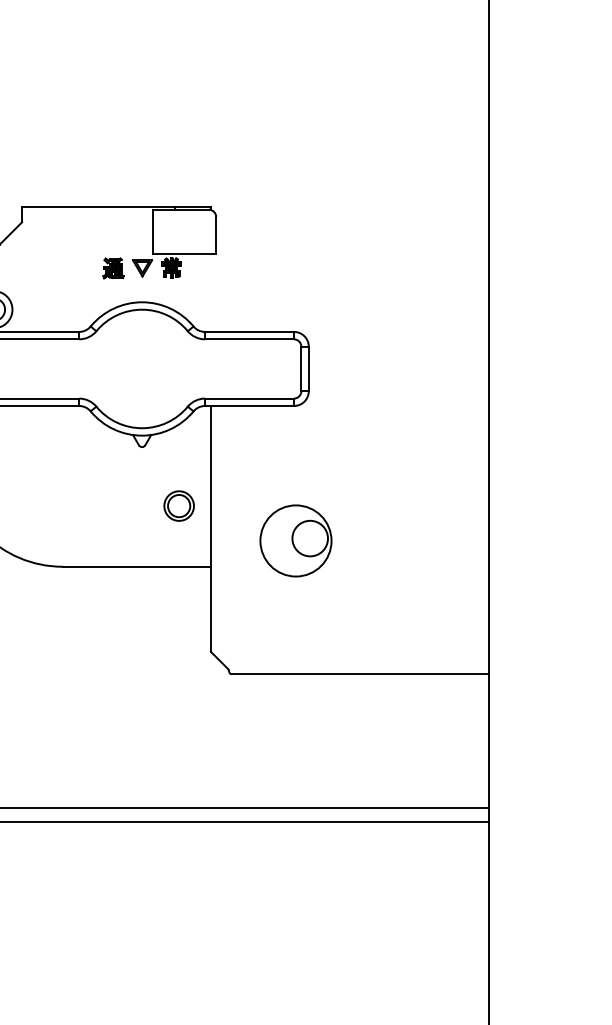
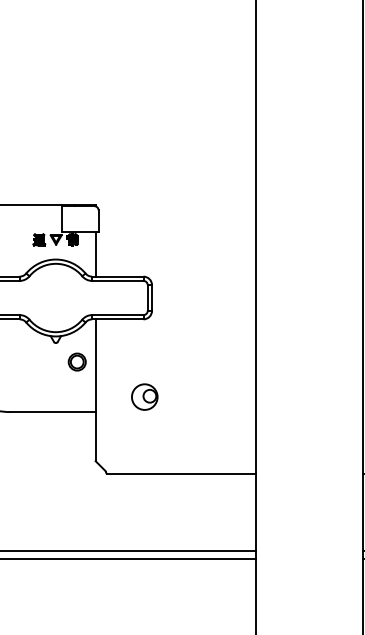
line: (210, 291) -> (95, 253), added
part: (177, 505) -> (76, 361), moved
part: (295, 539) -> (144, 396), size x0.62

